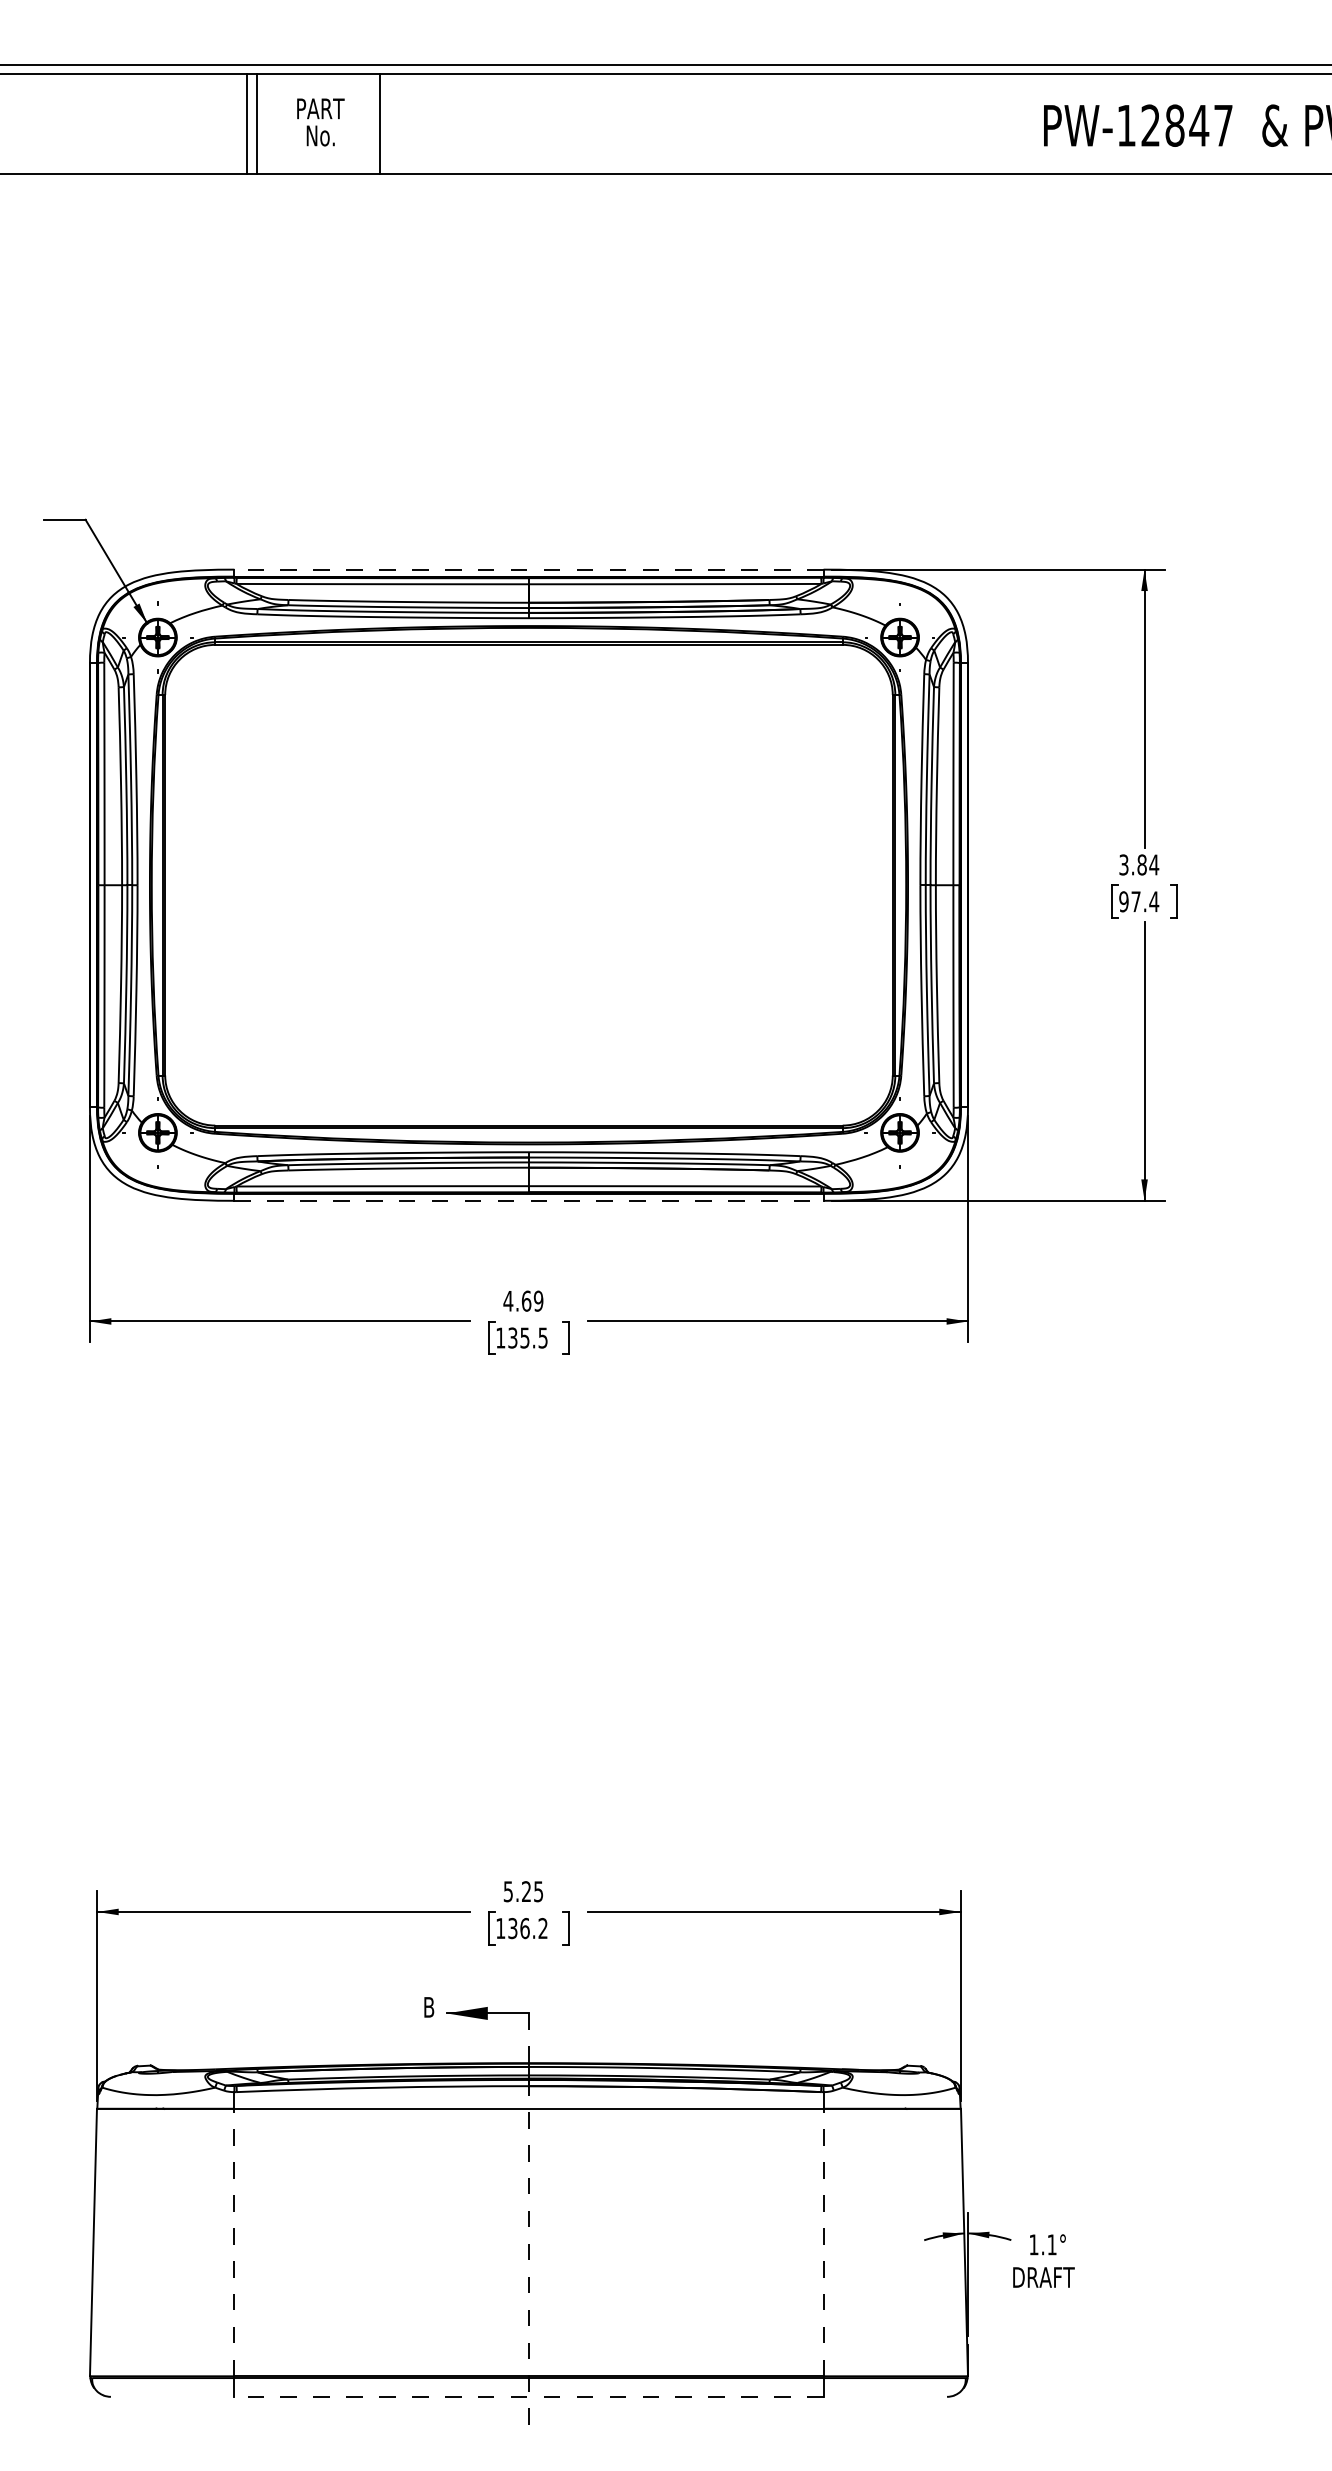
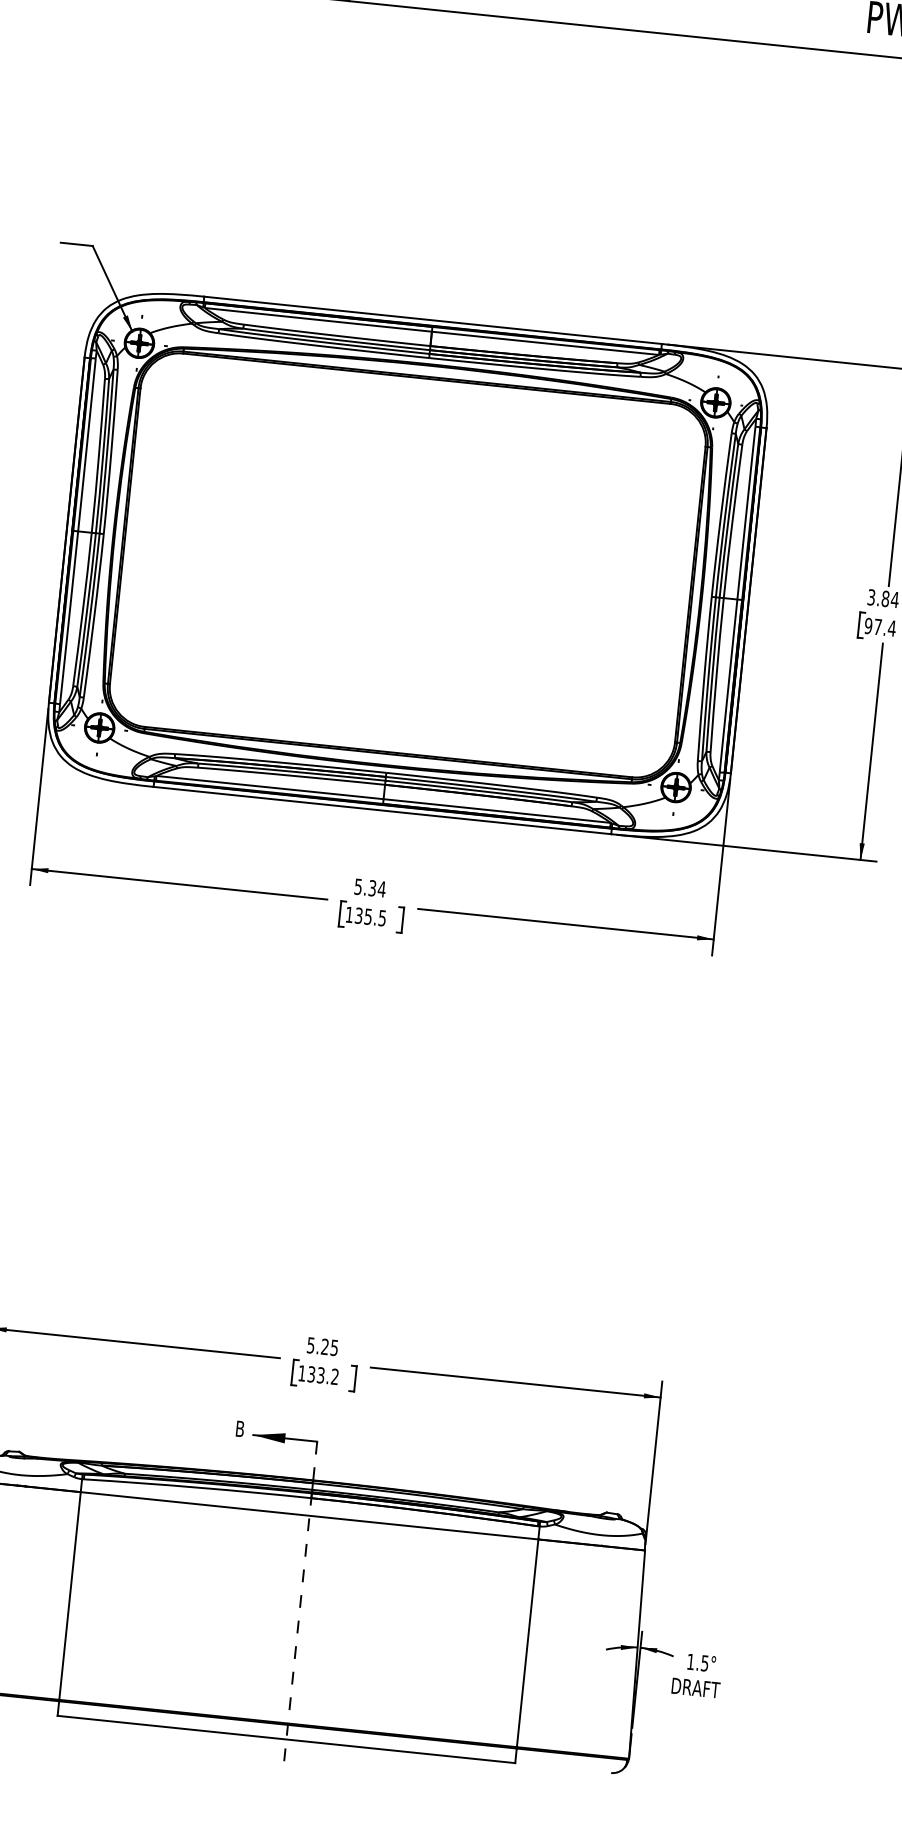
line: (528, 569) -> (432, 320), dashed -> solid
line: (528, 1200) -> (382, 810), dashed -> solid
text: (523, 1300) -> (370, 887), 4.69 -> 5.34
text: (524, 1928) -> (320, 1375), 136.2 -> 133.2
line: (234, 2242) -> (70, 1595), dashed -> solid
line: (823, 2242) -> (527, 1643), dashed -> solid
text: (1051, 2244) -> (704, 1663), 1.1° -> 1.5°
line: (528, 2396) -> (286, 1739), dashed -> solid

